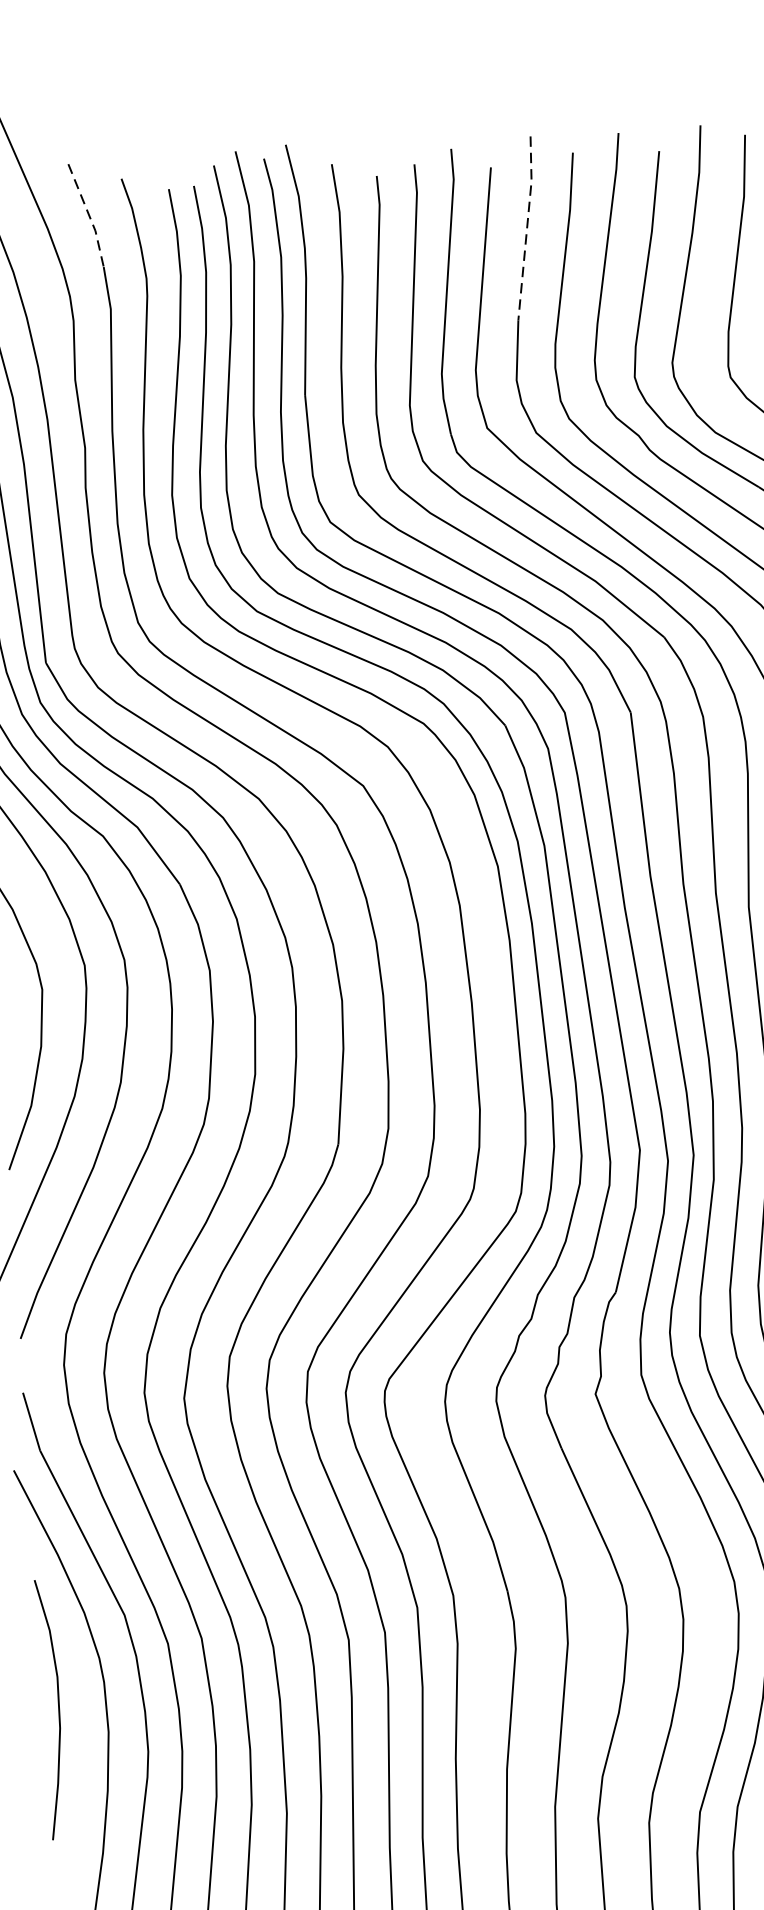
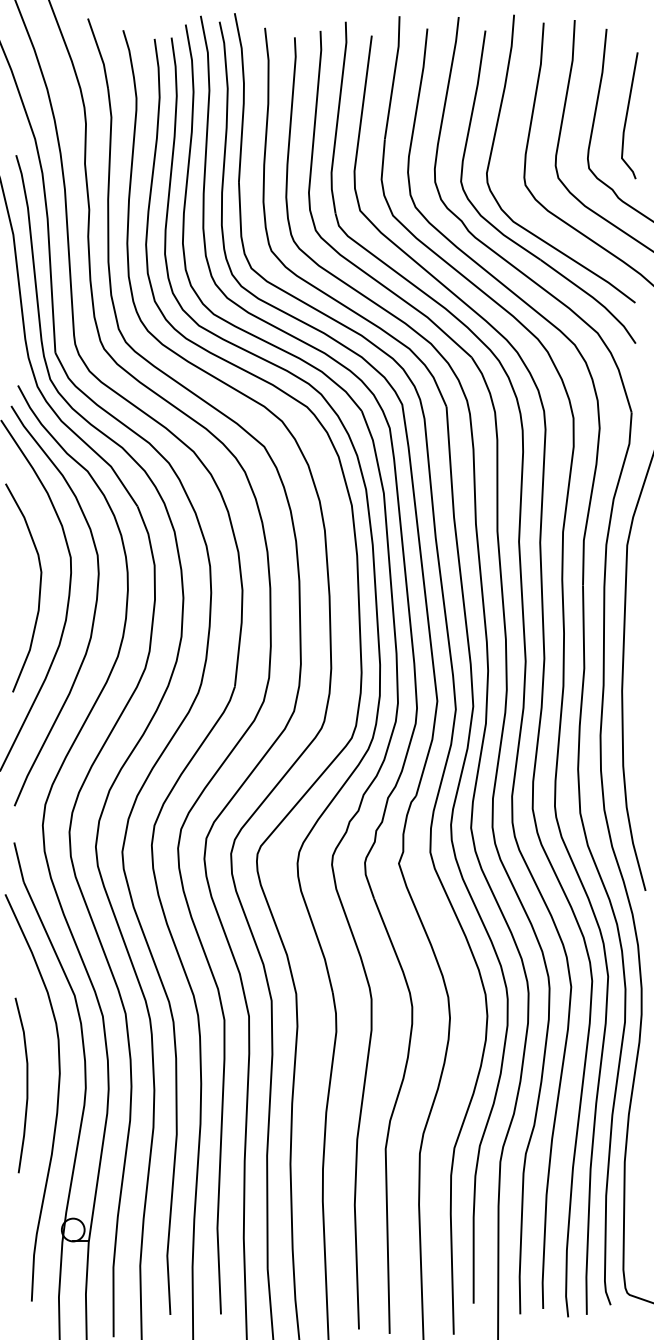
line: (89, 216) -> (100, 54), dashed -> solid
line: (527, 227) -> (394, 77), dashed -> solid
curve: (57, 1709) -> (26, 1085), moved

